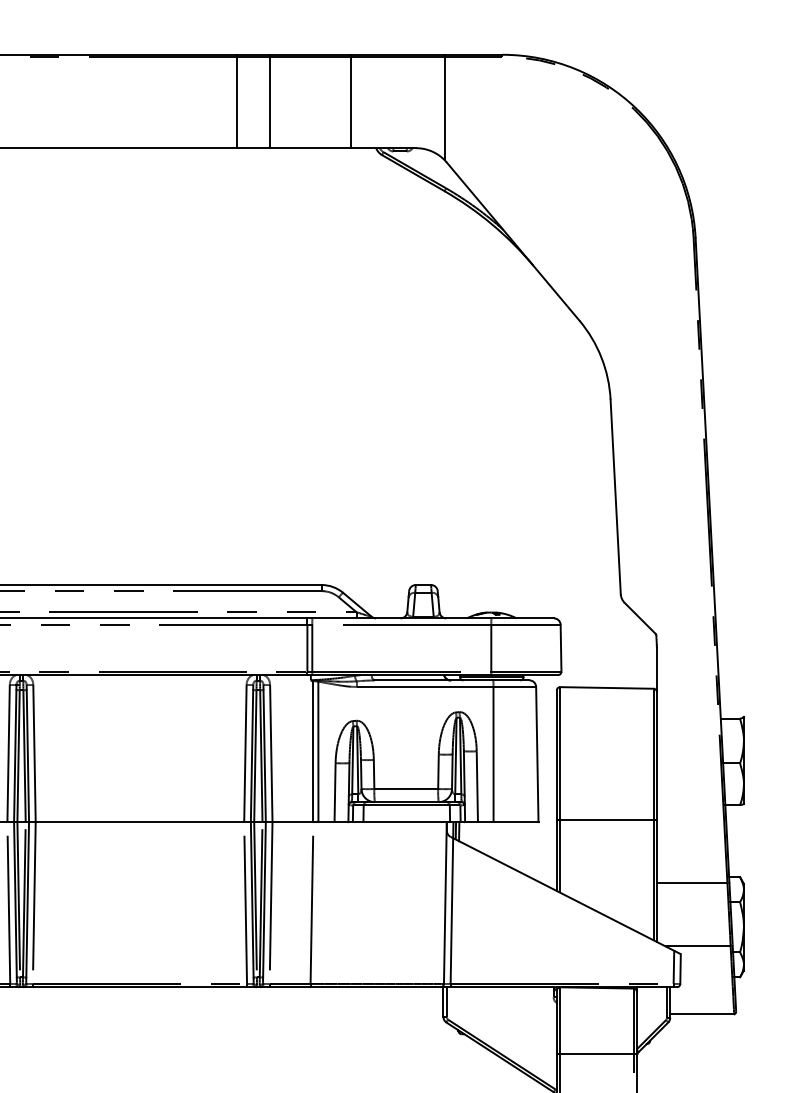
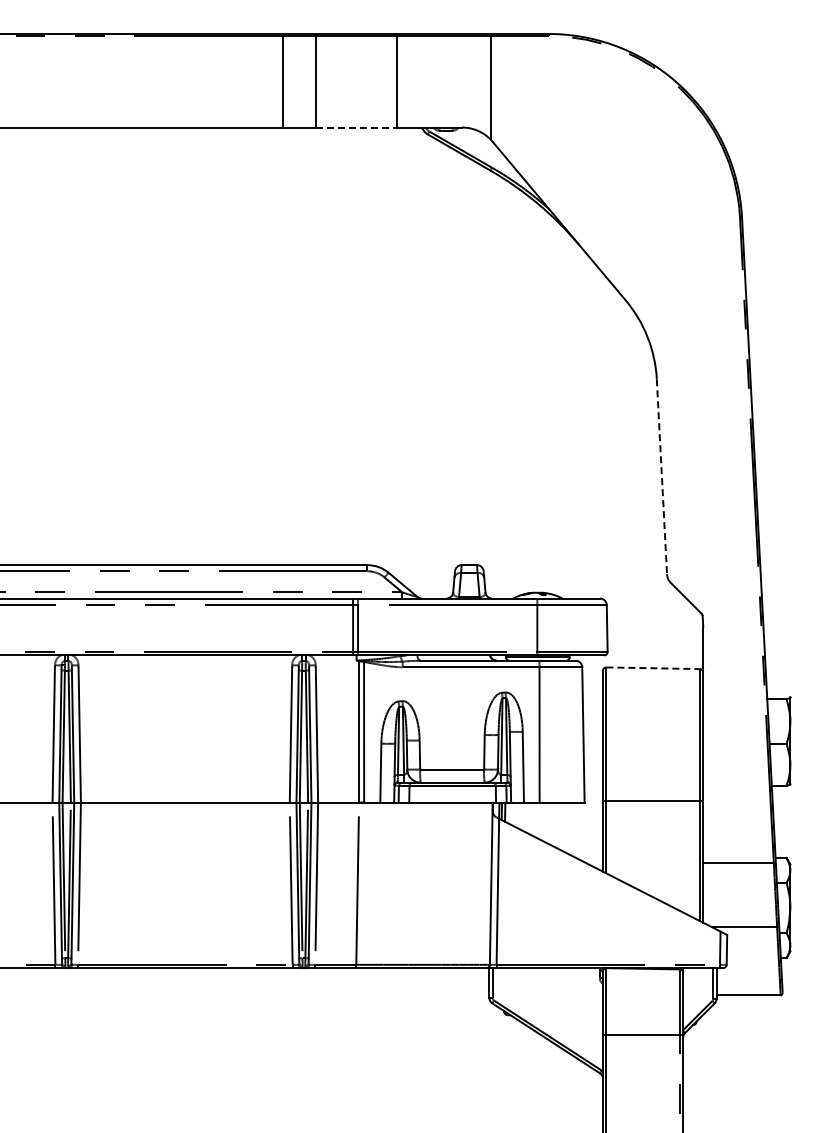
line: (310, 148) -> (356, 127), solid -> dashed
line: (615, 496) -> (661, 476), solid -> dashed
line: (607, 688) -> (653, 668), solid -> dashed

